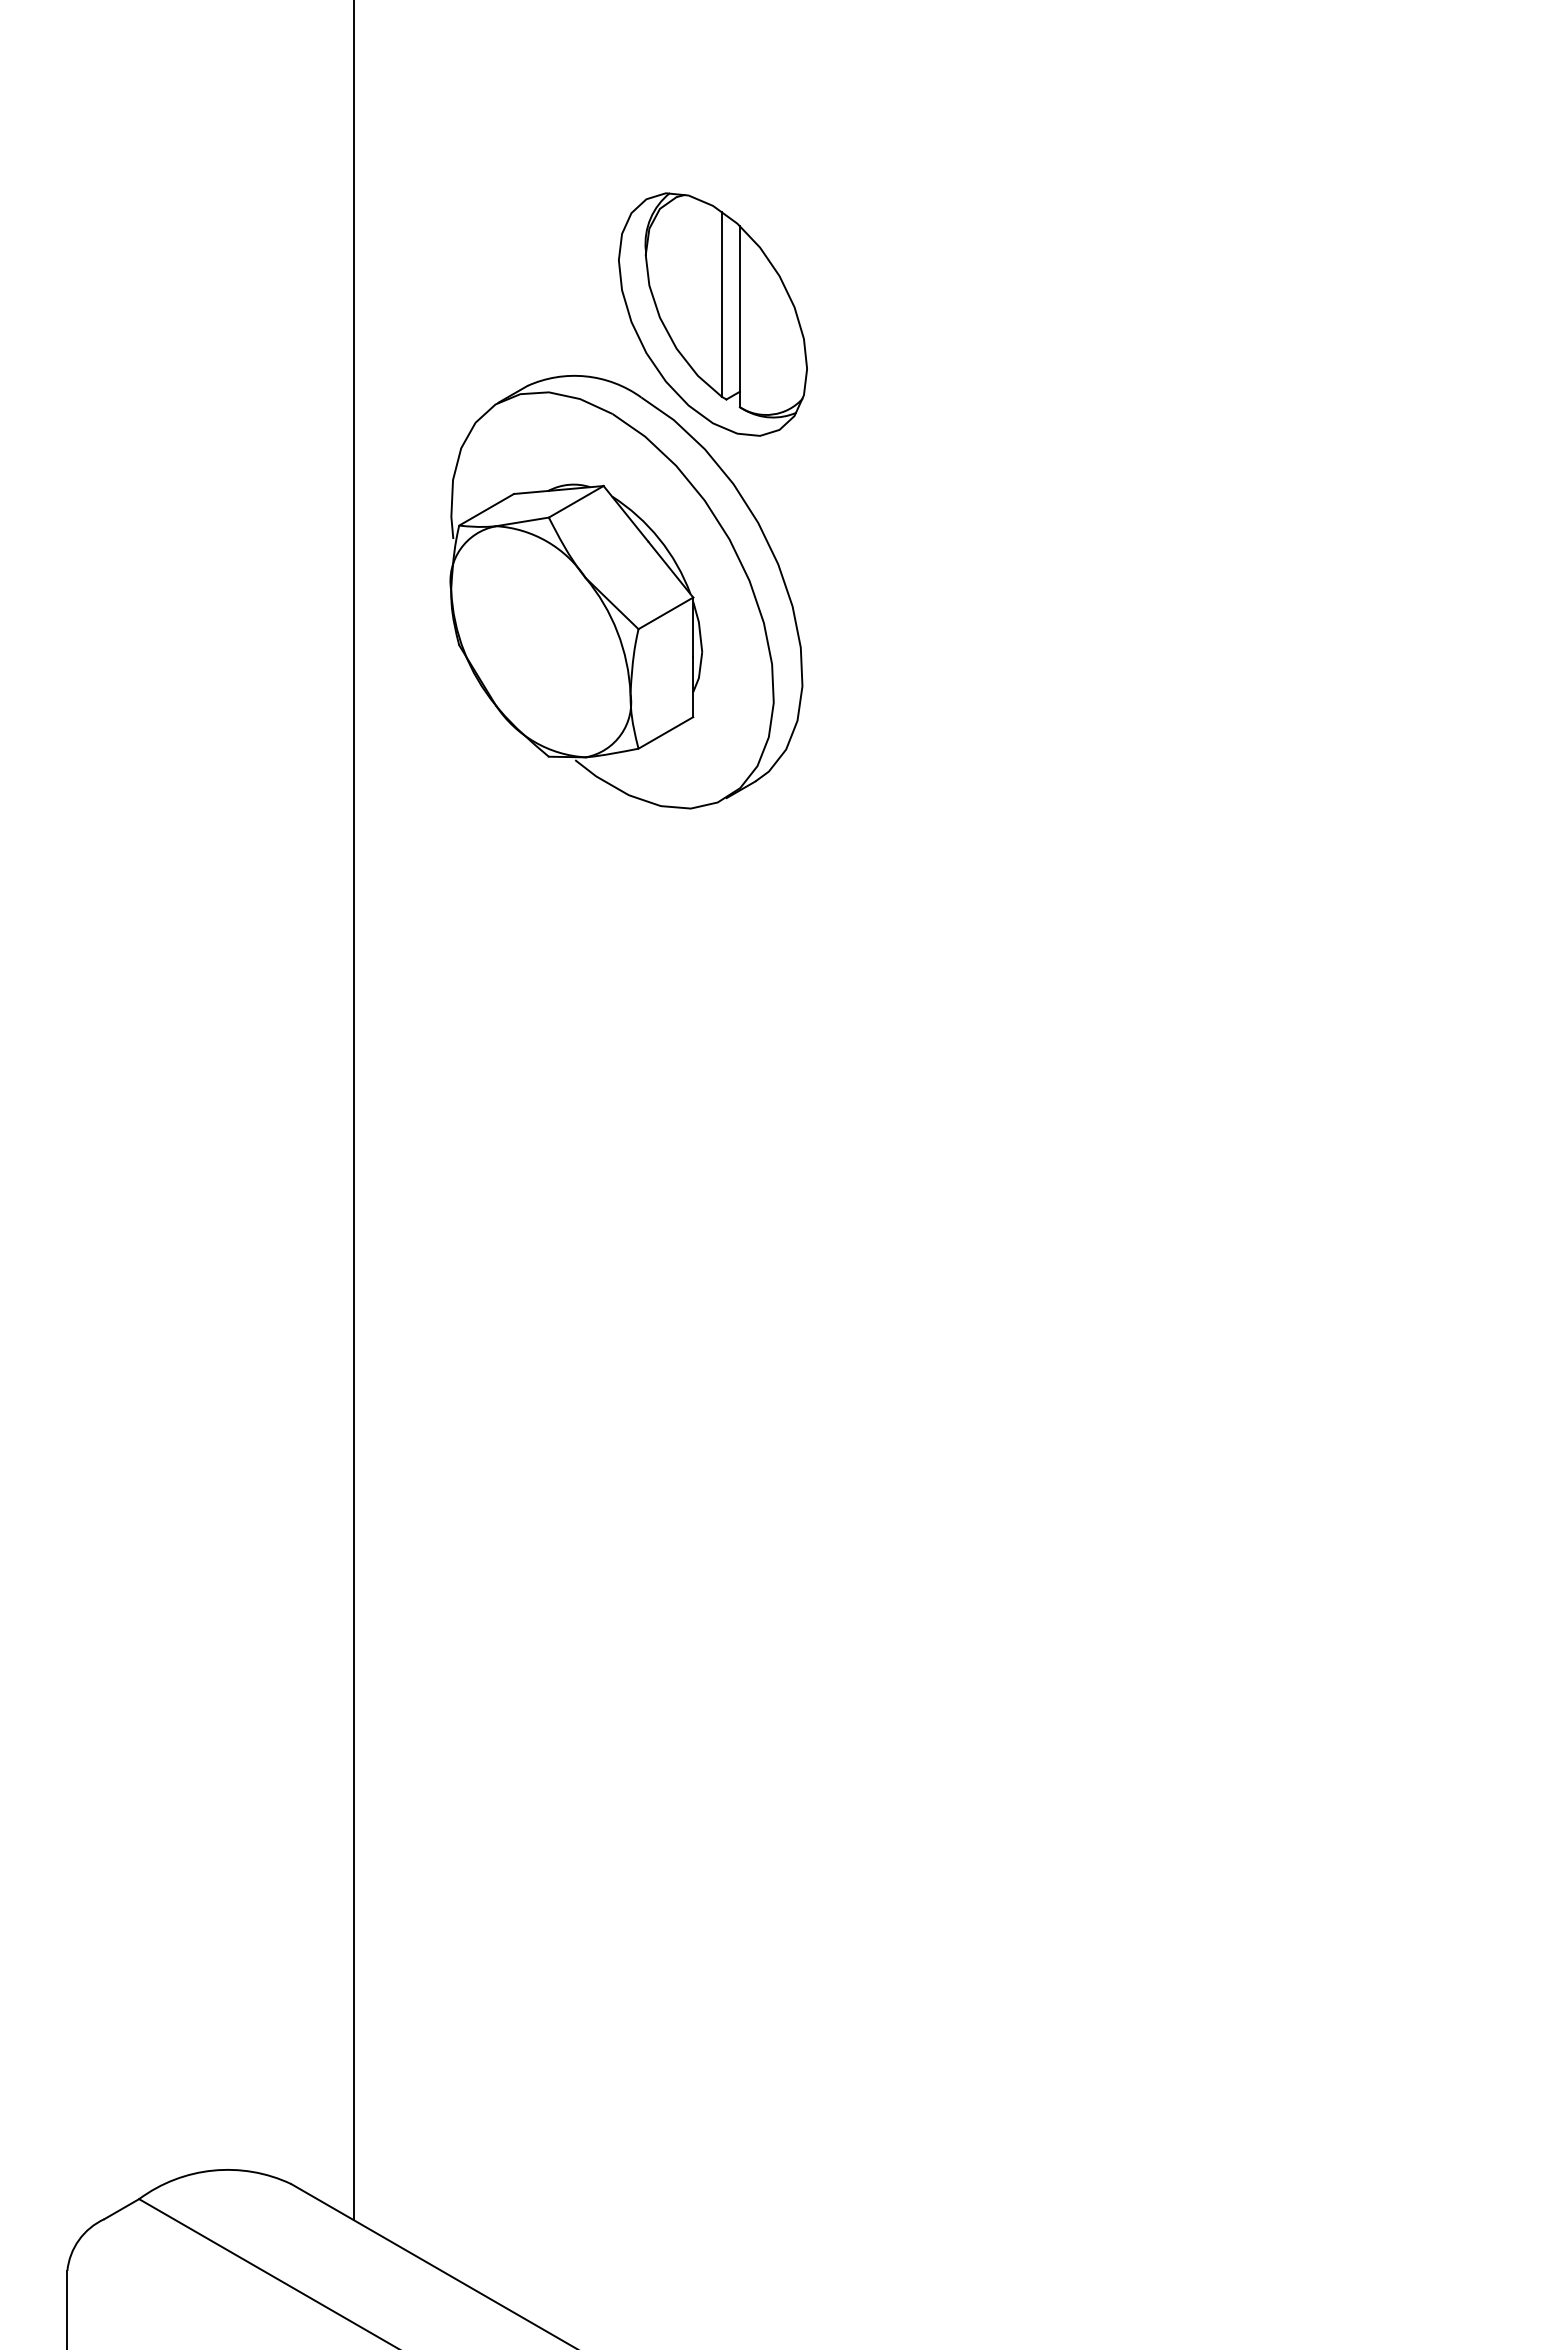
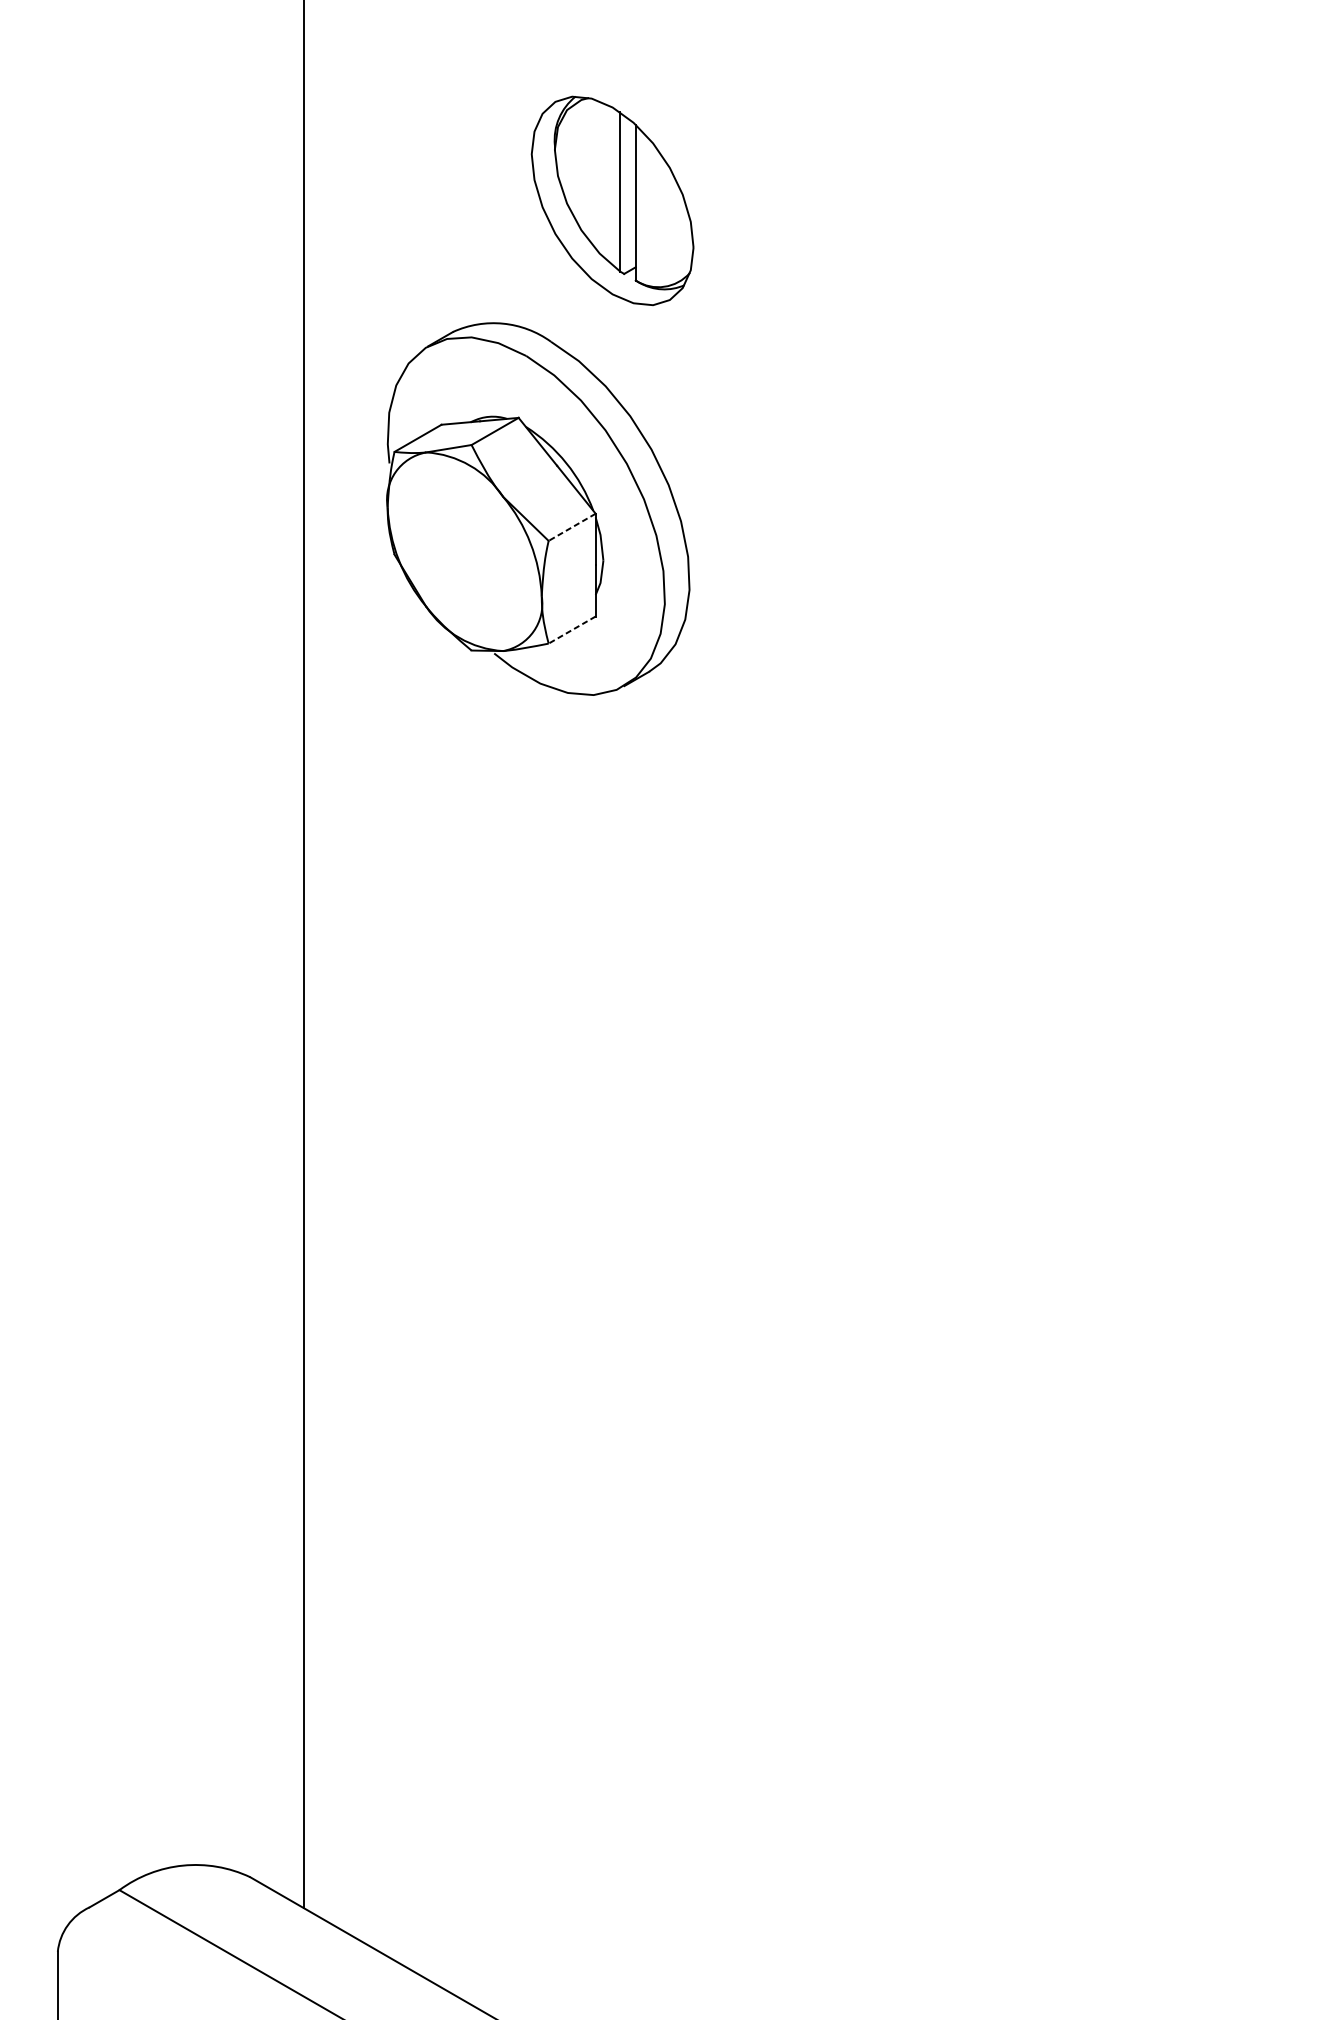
part: (712, 314) -> (612, 200), moved
line: (665, 613) -> (571, 527), solid -> dashed
line: (665, 732) -> (571, 629), solid -> dashed

